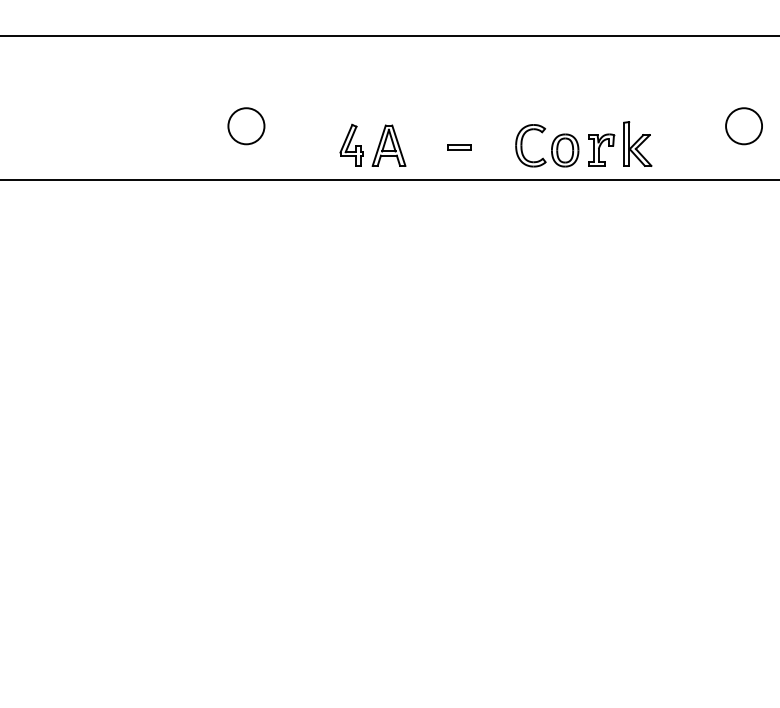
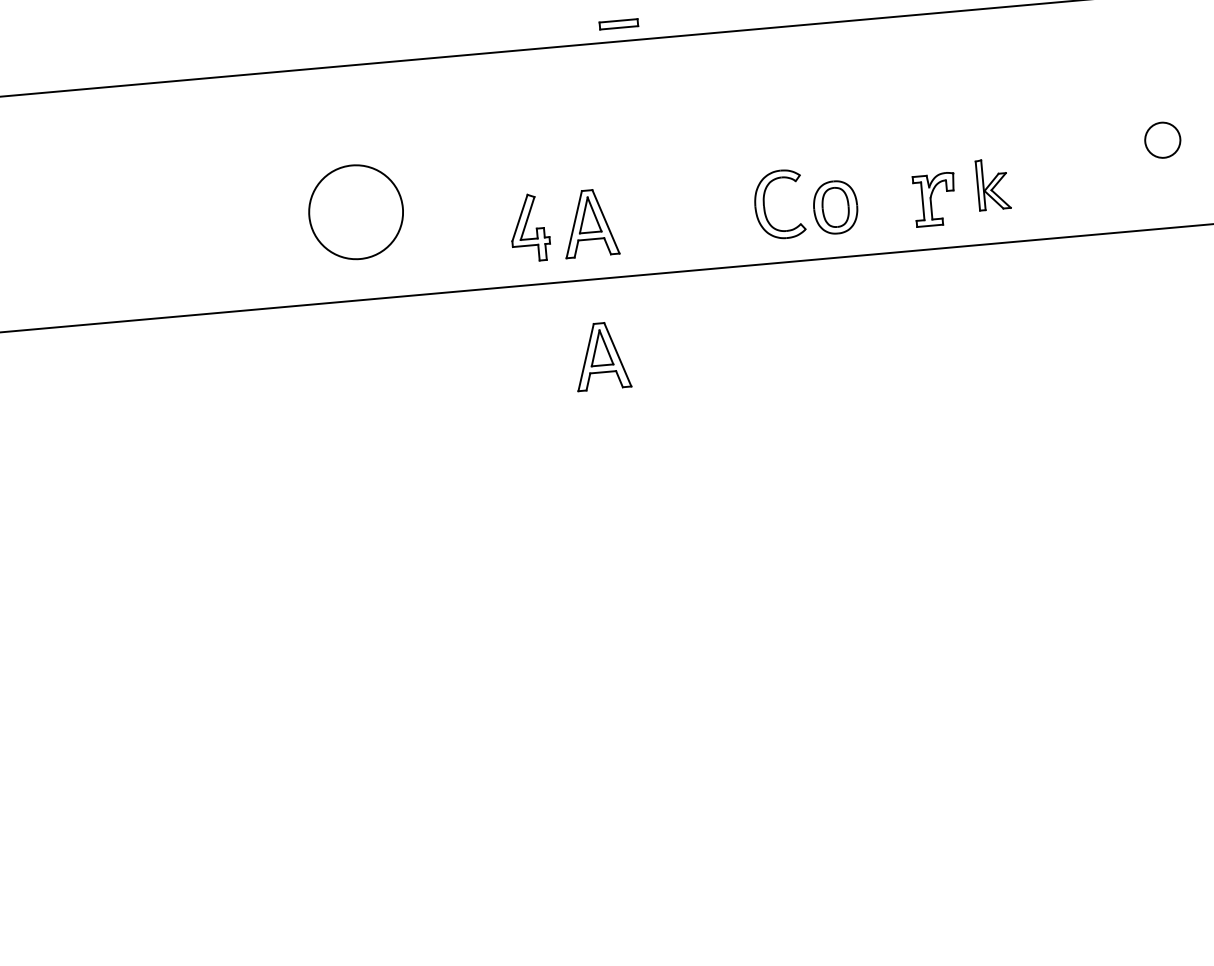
circle: (246, 126) -> (356, 212), size x1.6
circle: (744, 126) -> (1163, 140), size x0.6
part: (637, 143) -> (992, 183), size x0.7
part: (547, 145) -> (806, 201), moved
part: (459, 147) -> (618, 24), moved
part: (388, 227) -> (601, 355), added

